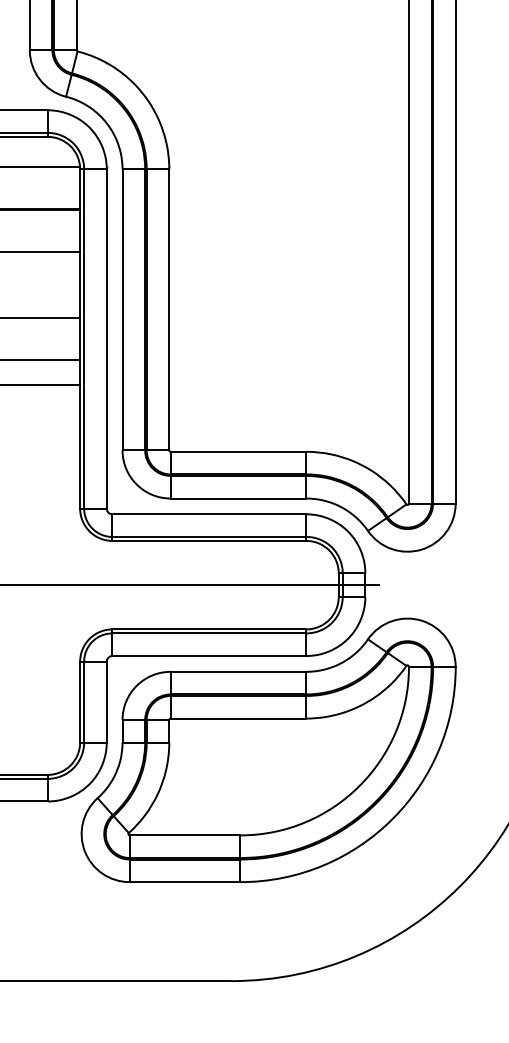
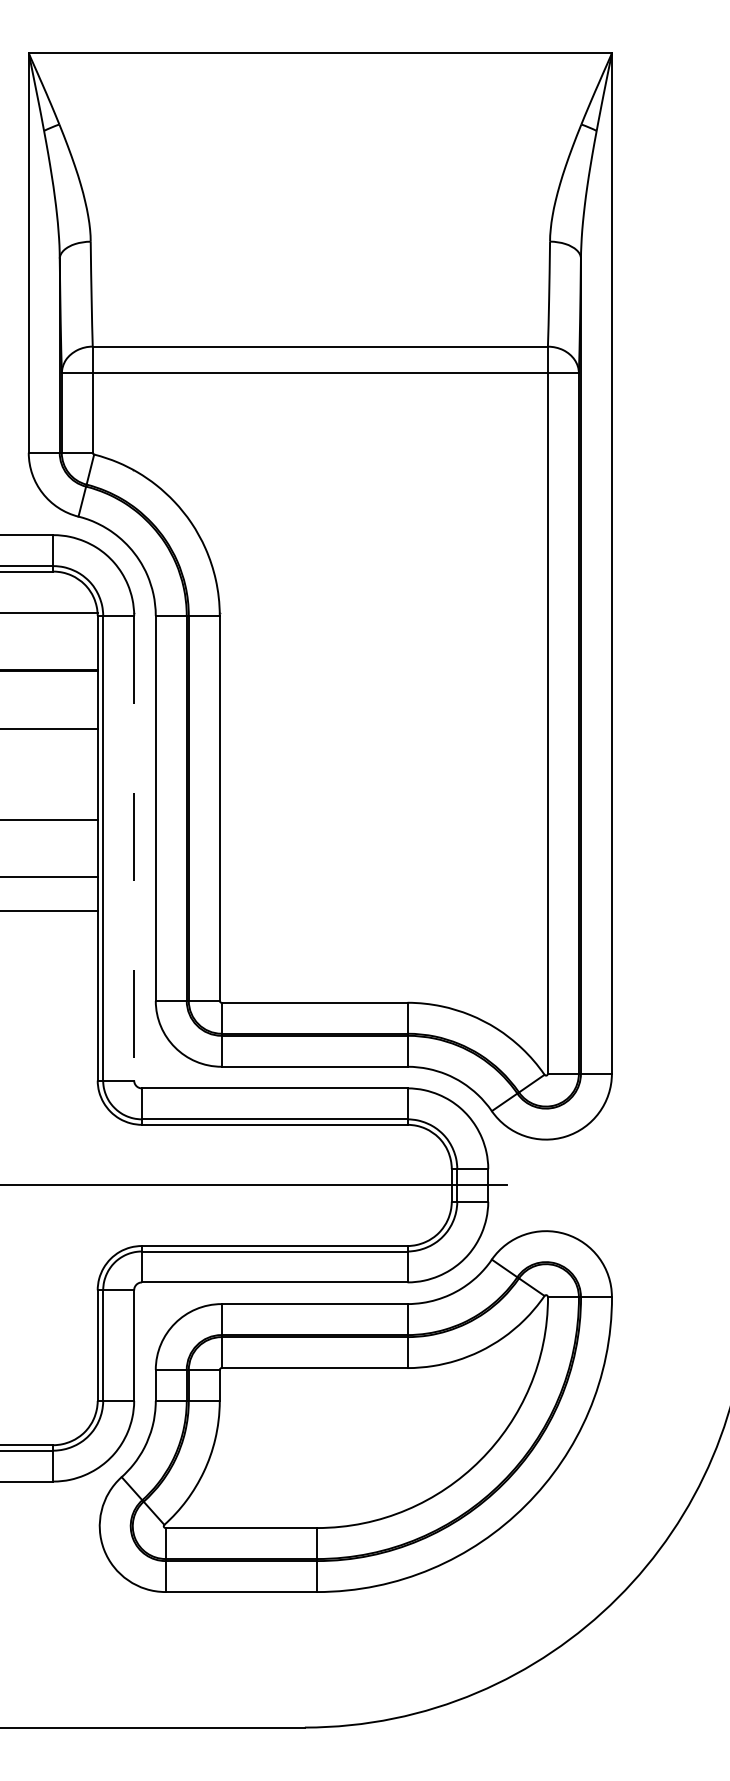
line: (107, 339) -> (134, 848), solid -> dashed

